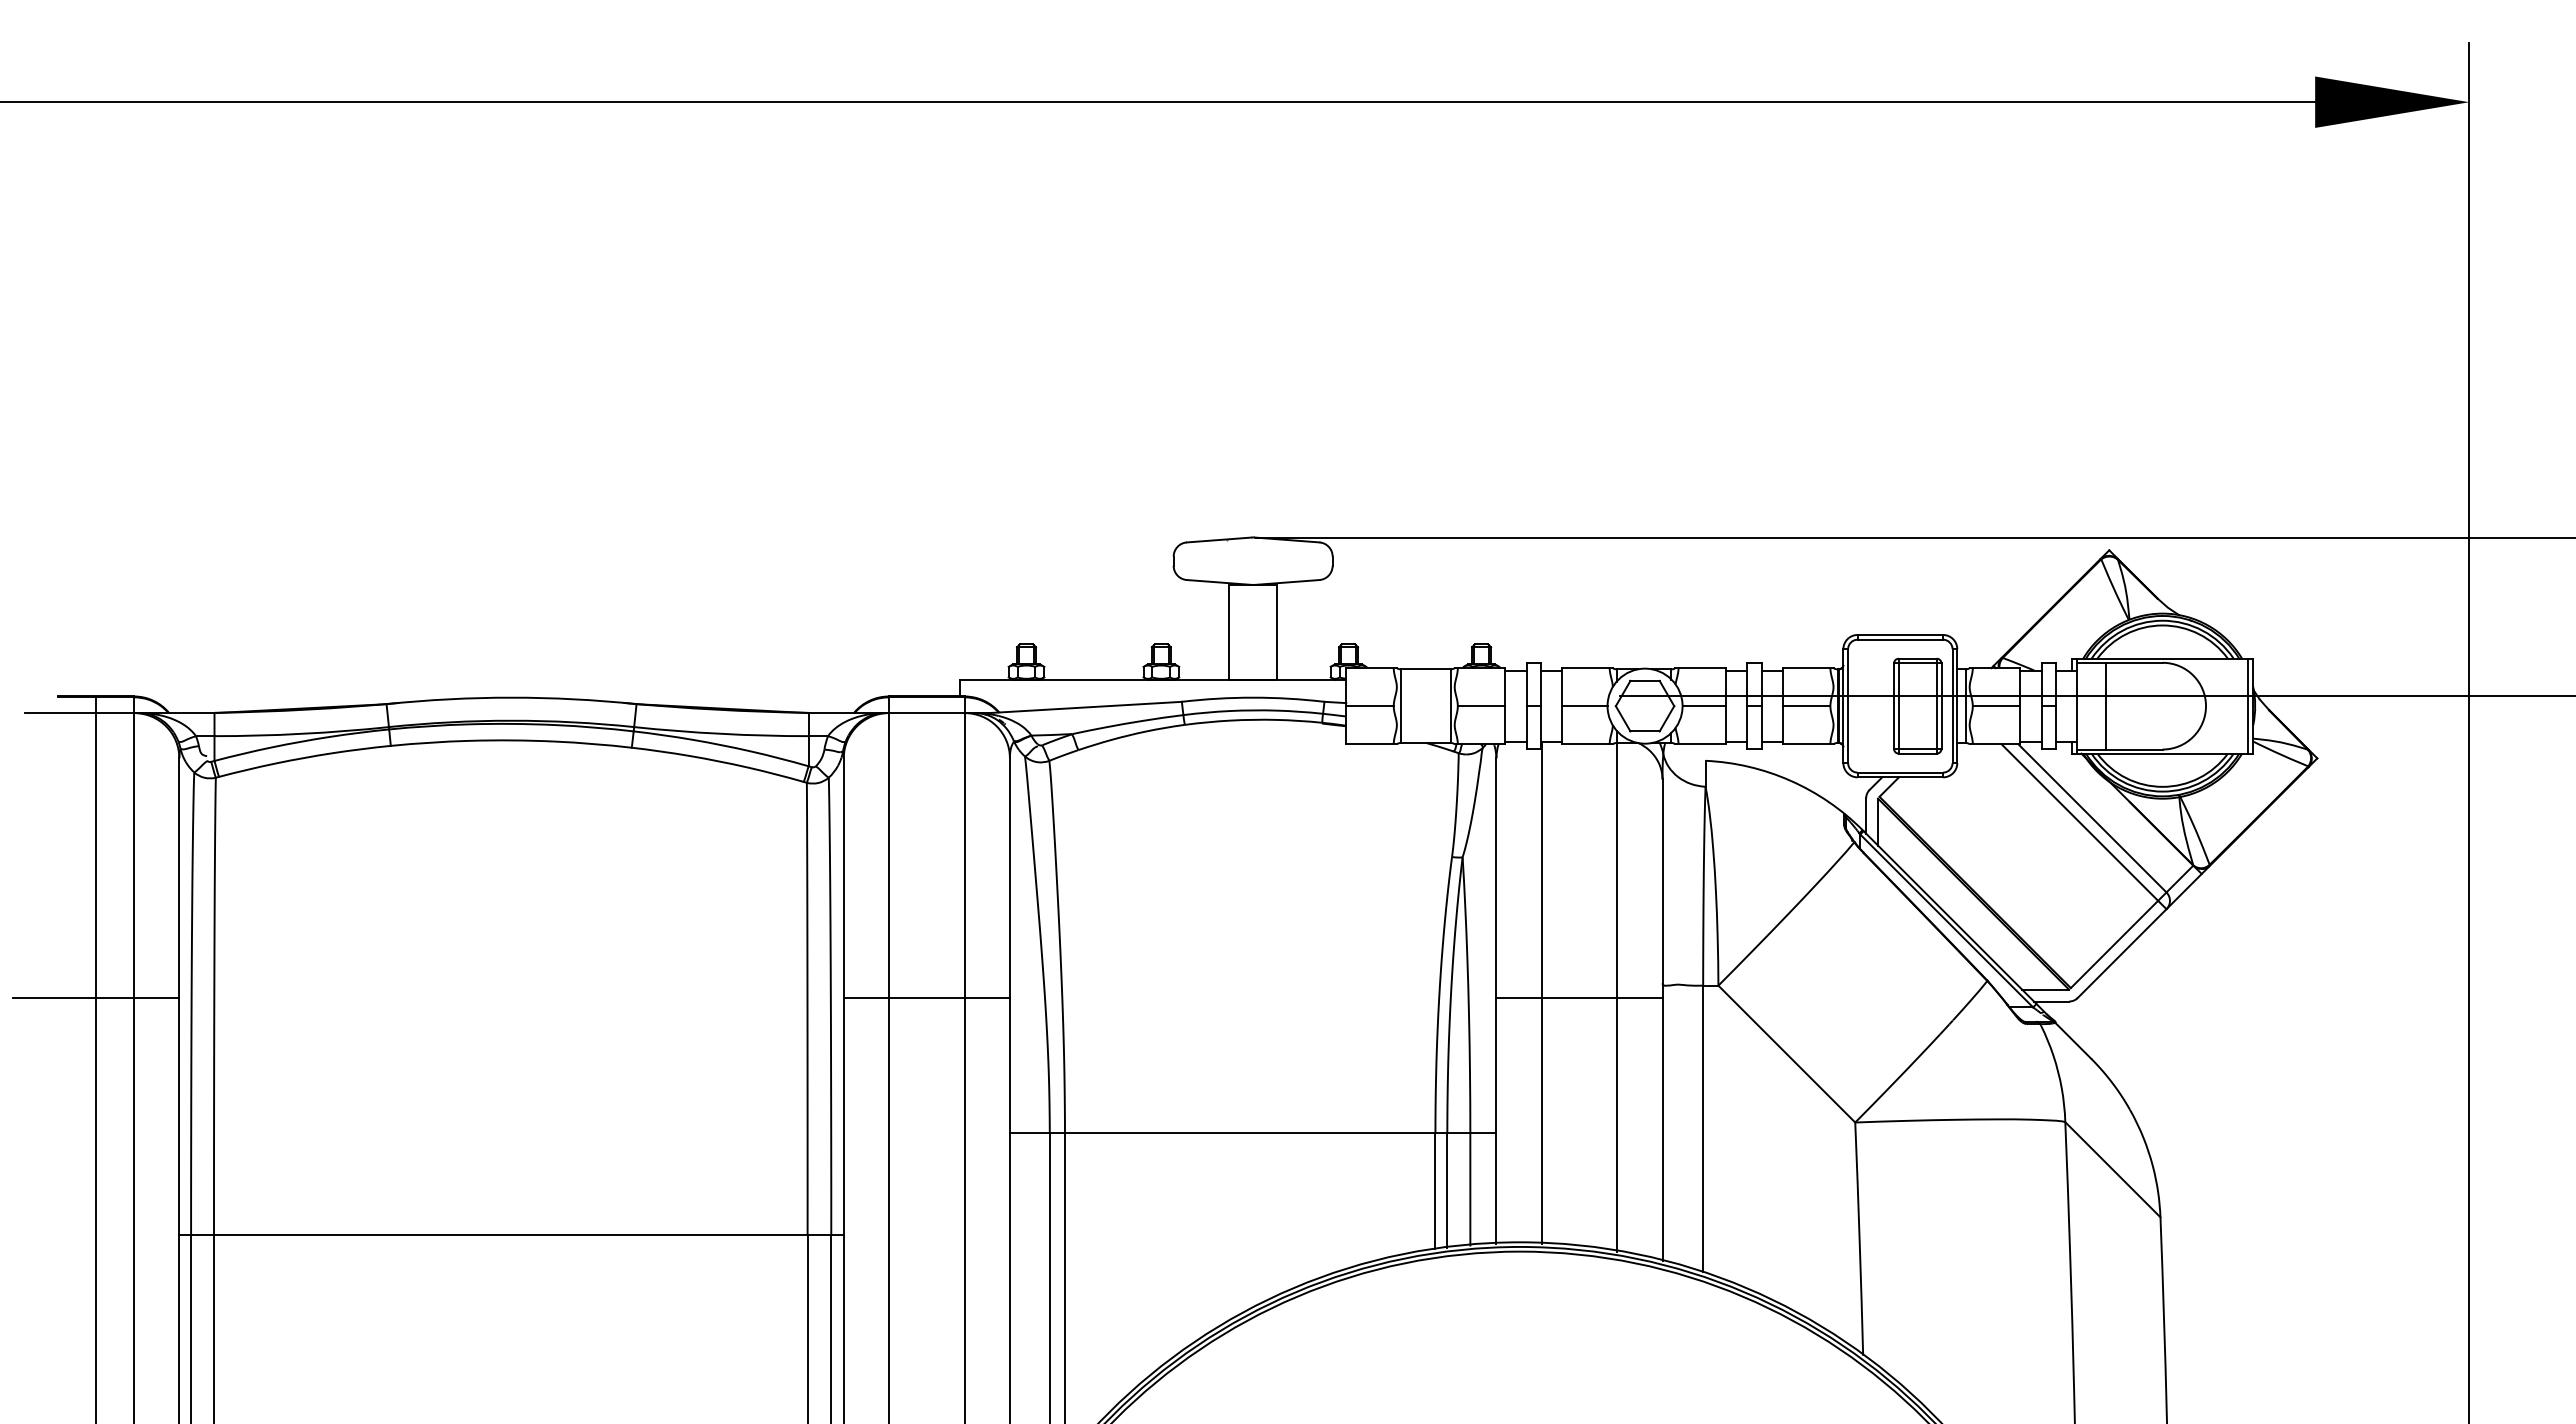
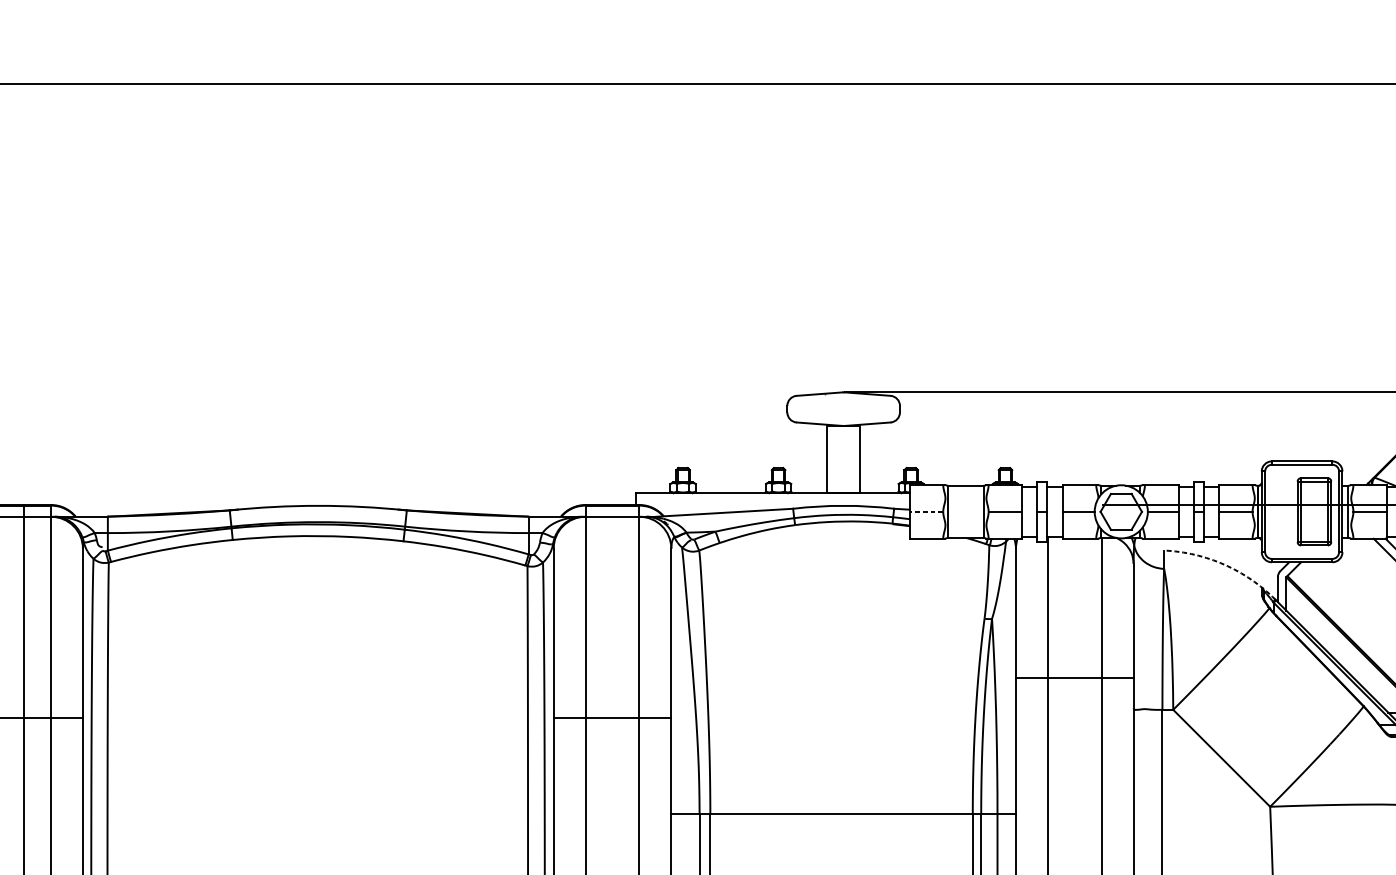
line: (1370, 706) -> (926, 512), solid -> dashed
arc: (1790, 780) -> (1224, 564), solid -> dashed
line: (1579, 997) -> (1074, 677), moved

